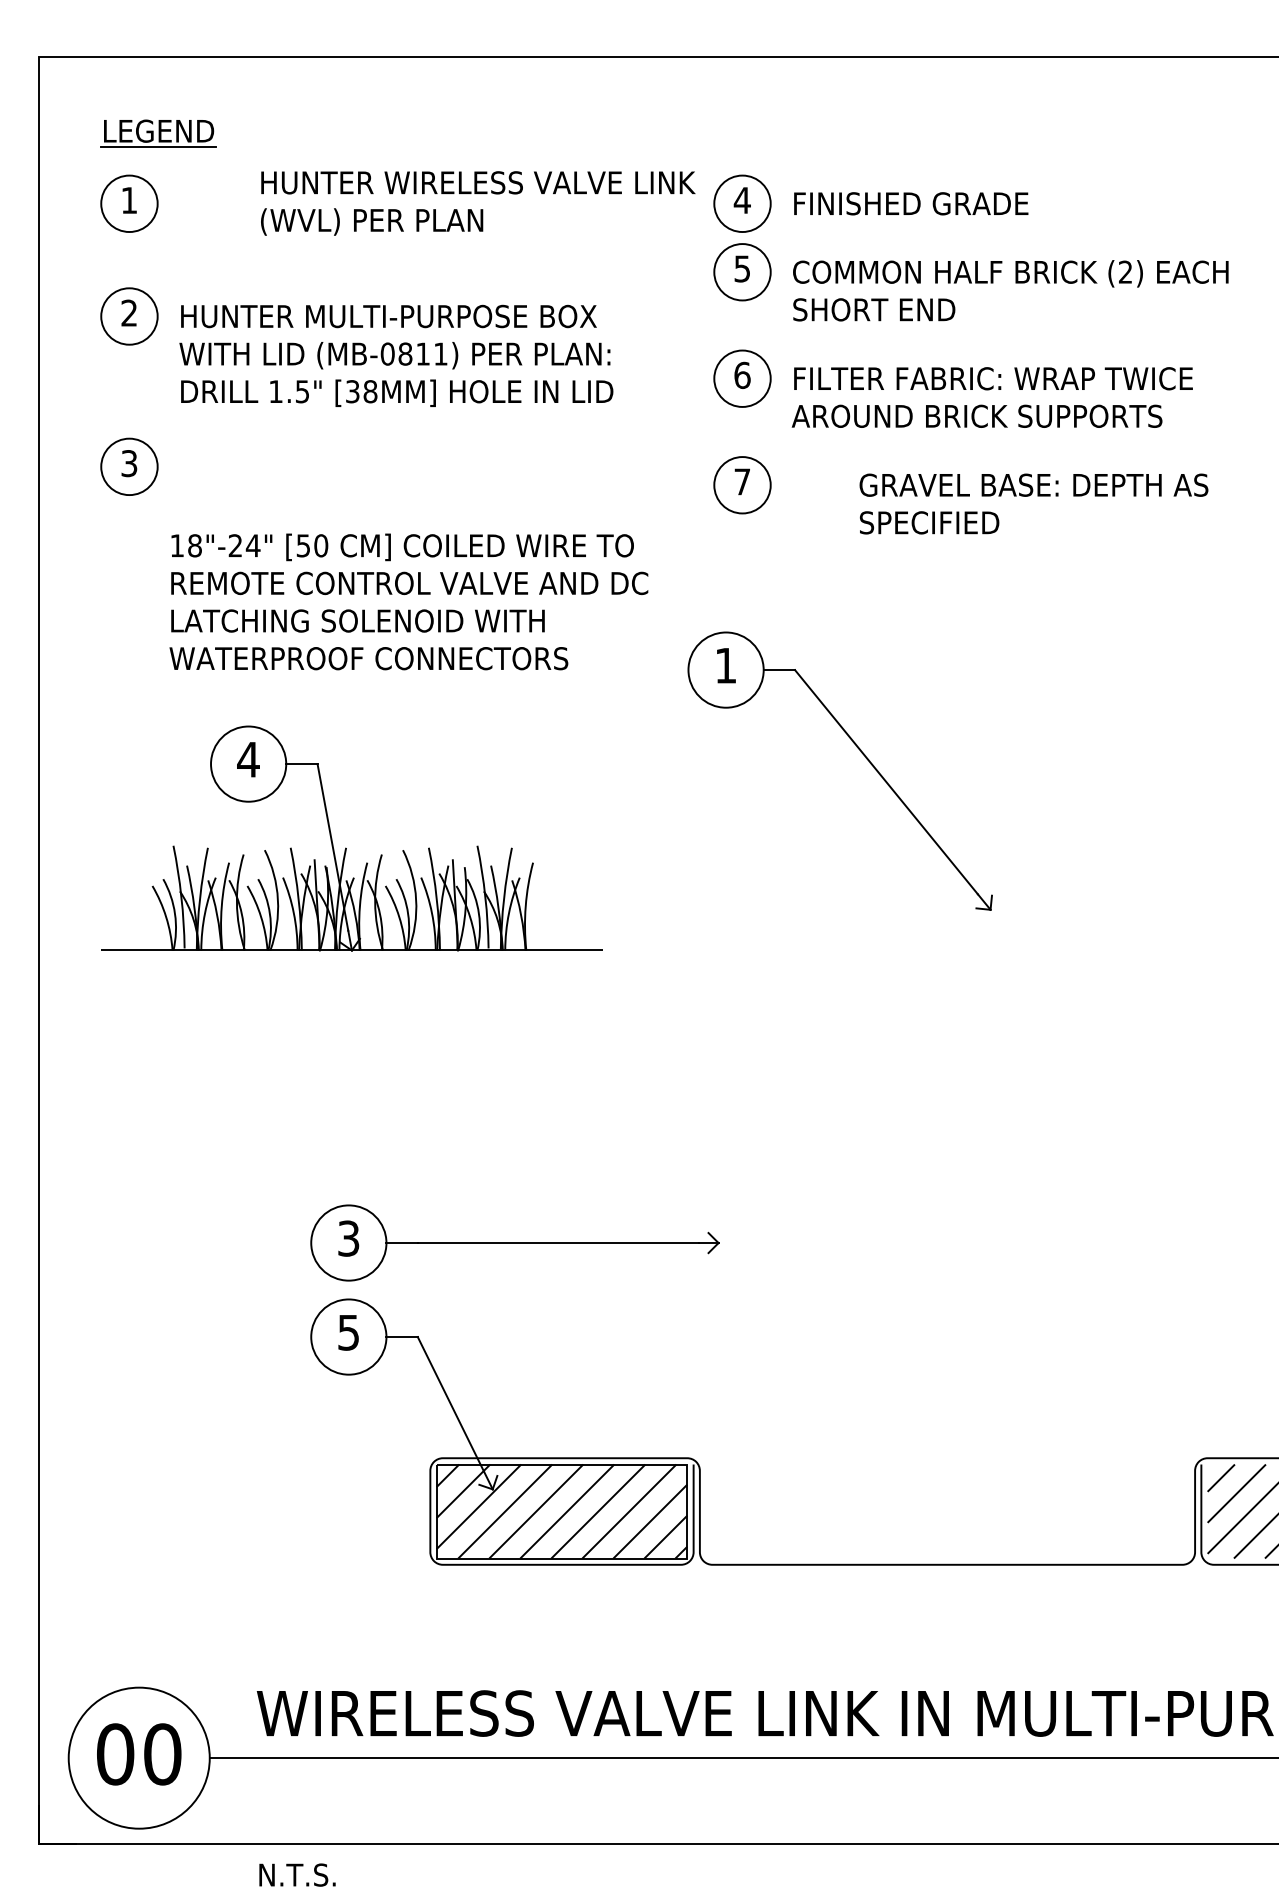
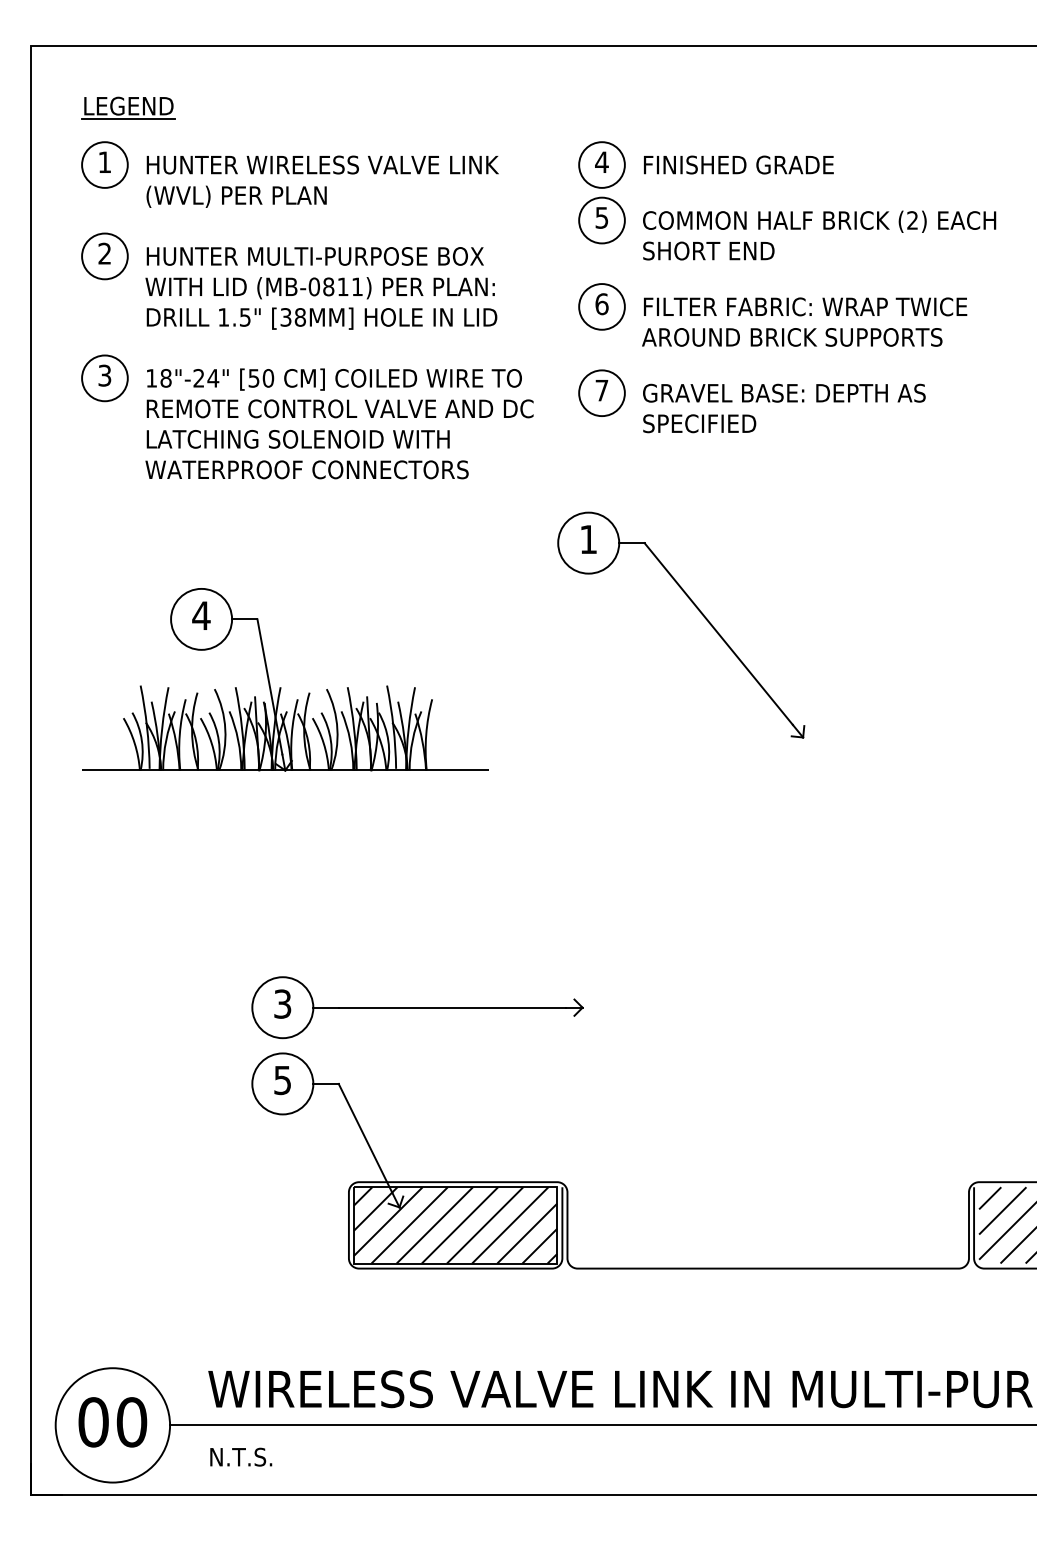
text: (477, 203) -> (322, 181), moved
text: (1034, 504) -> (784, 408), moved
text: (408, 601) -> (339, 423), moved
text: (297, 1874) -> (241, 1456), moved

